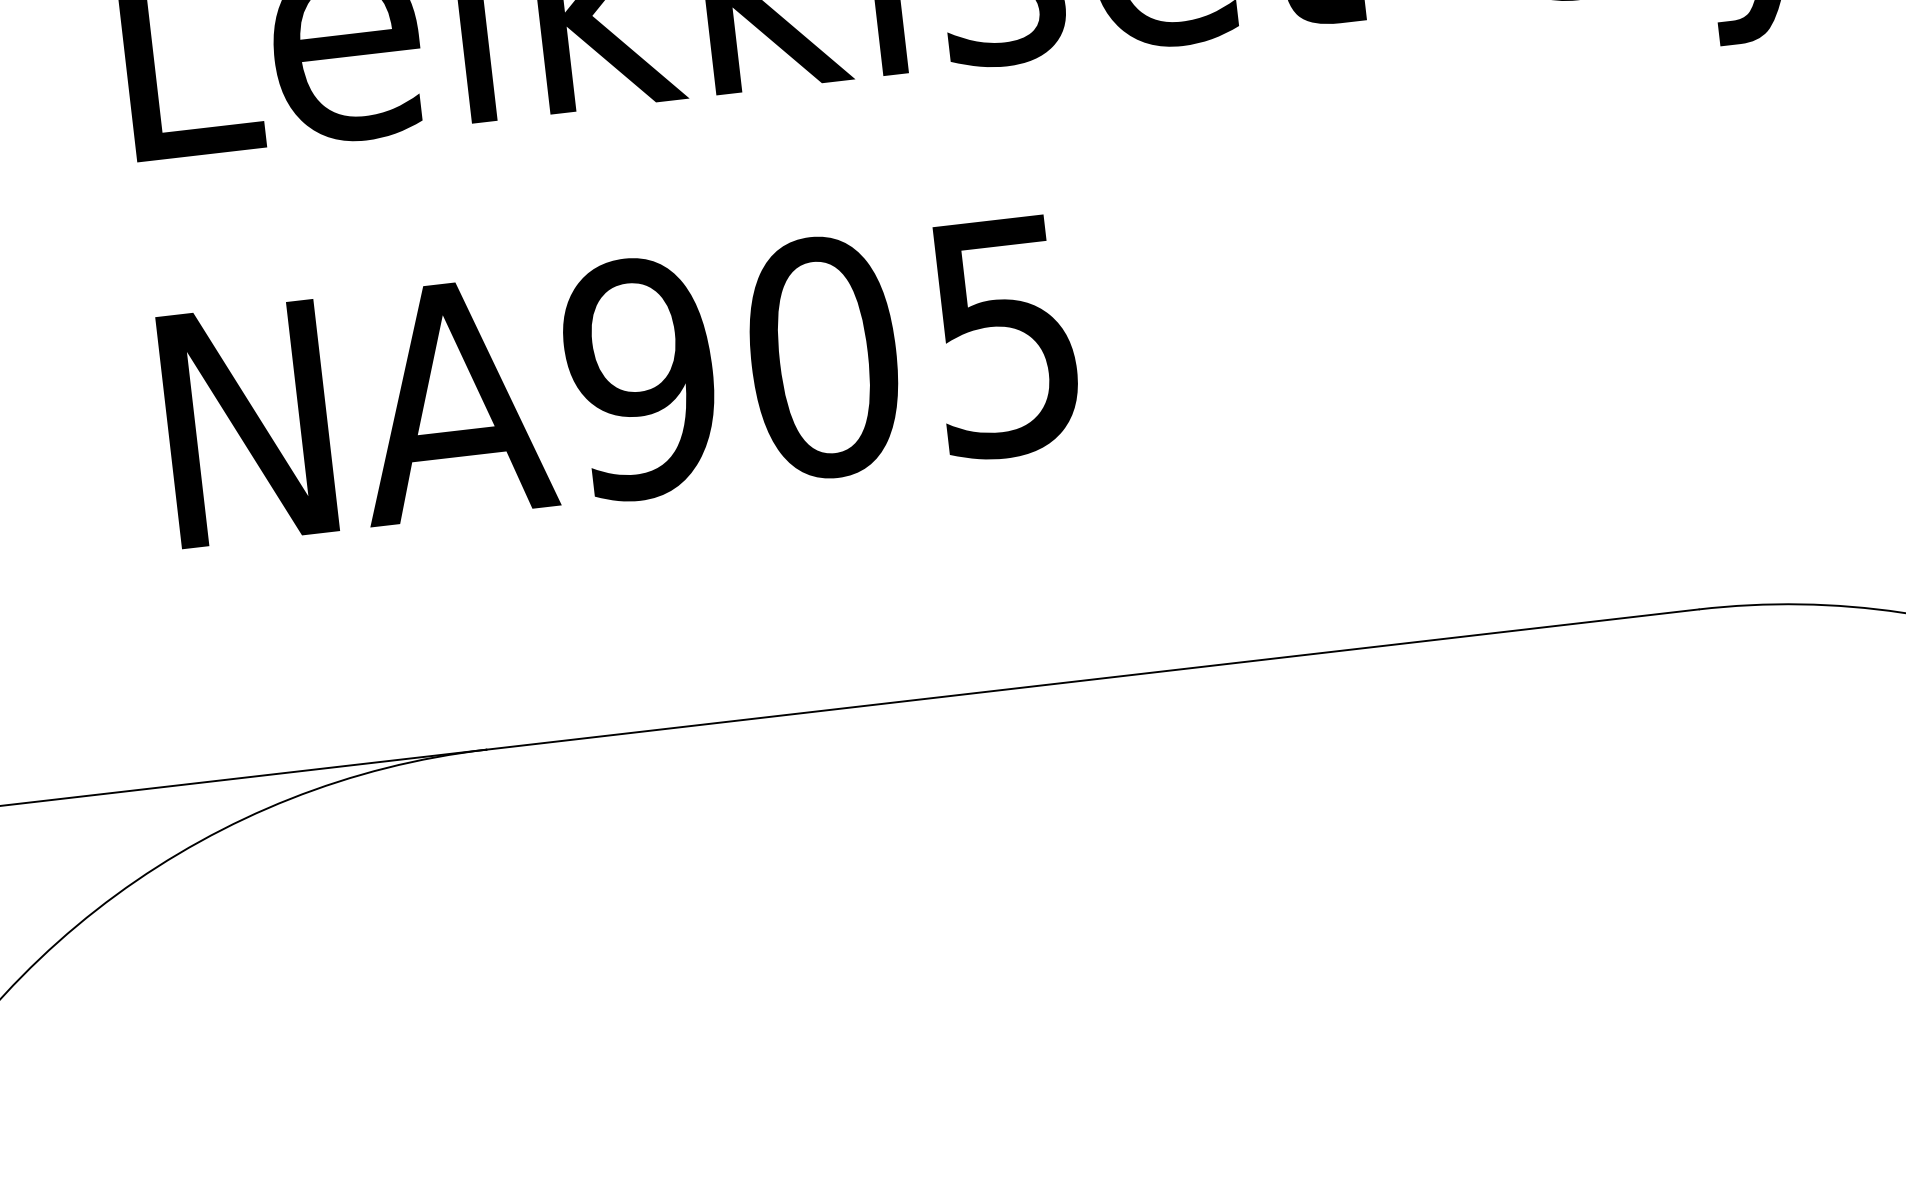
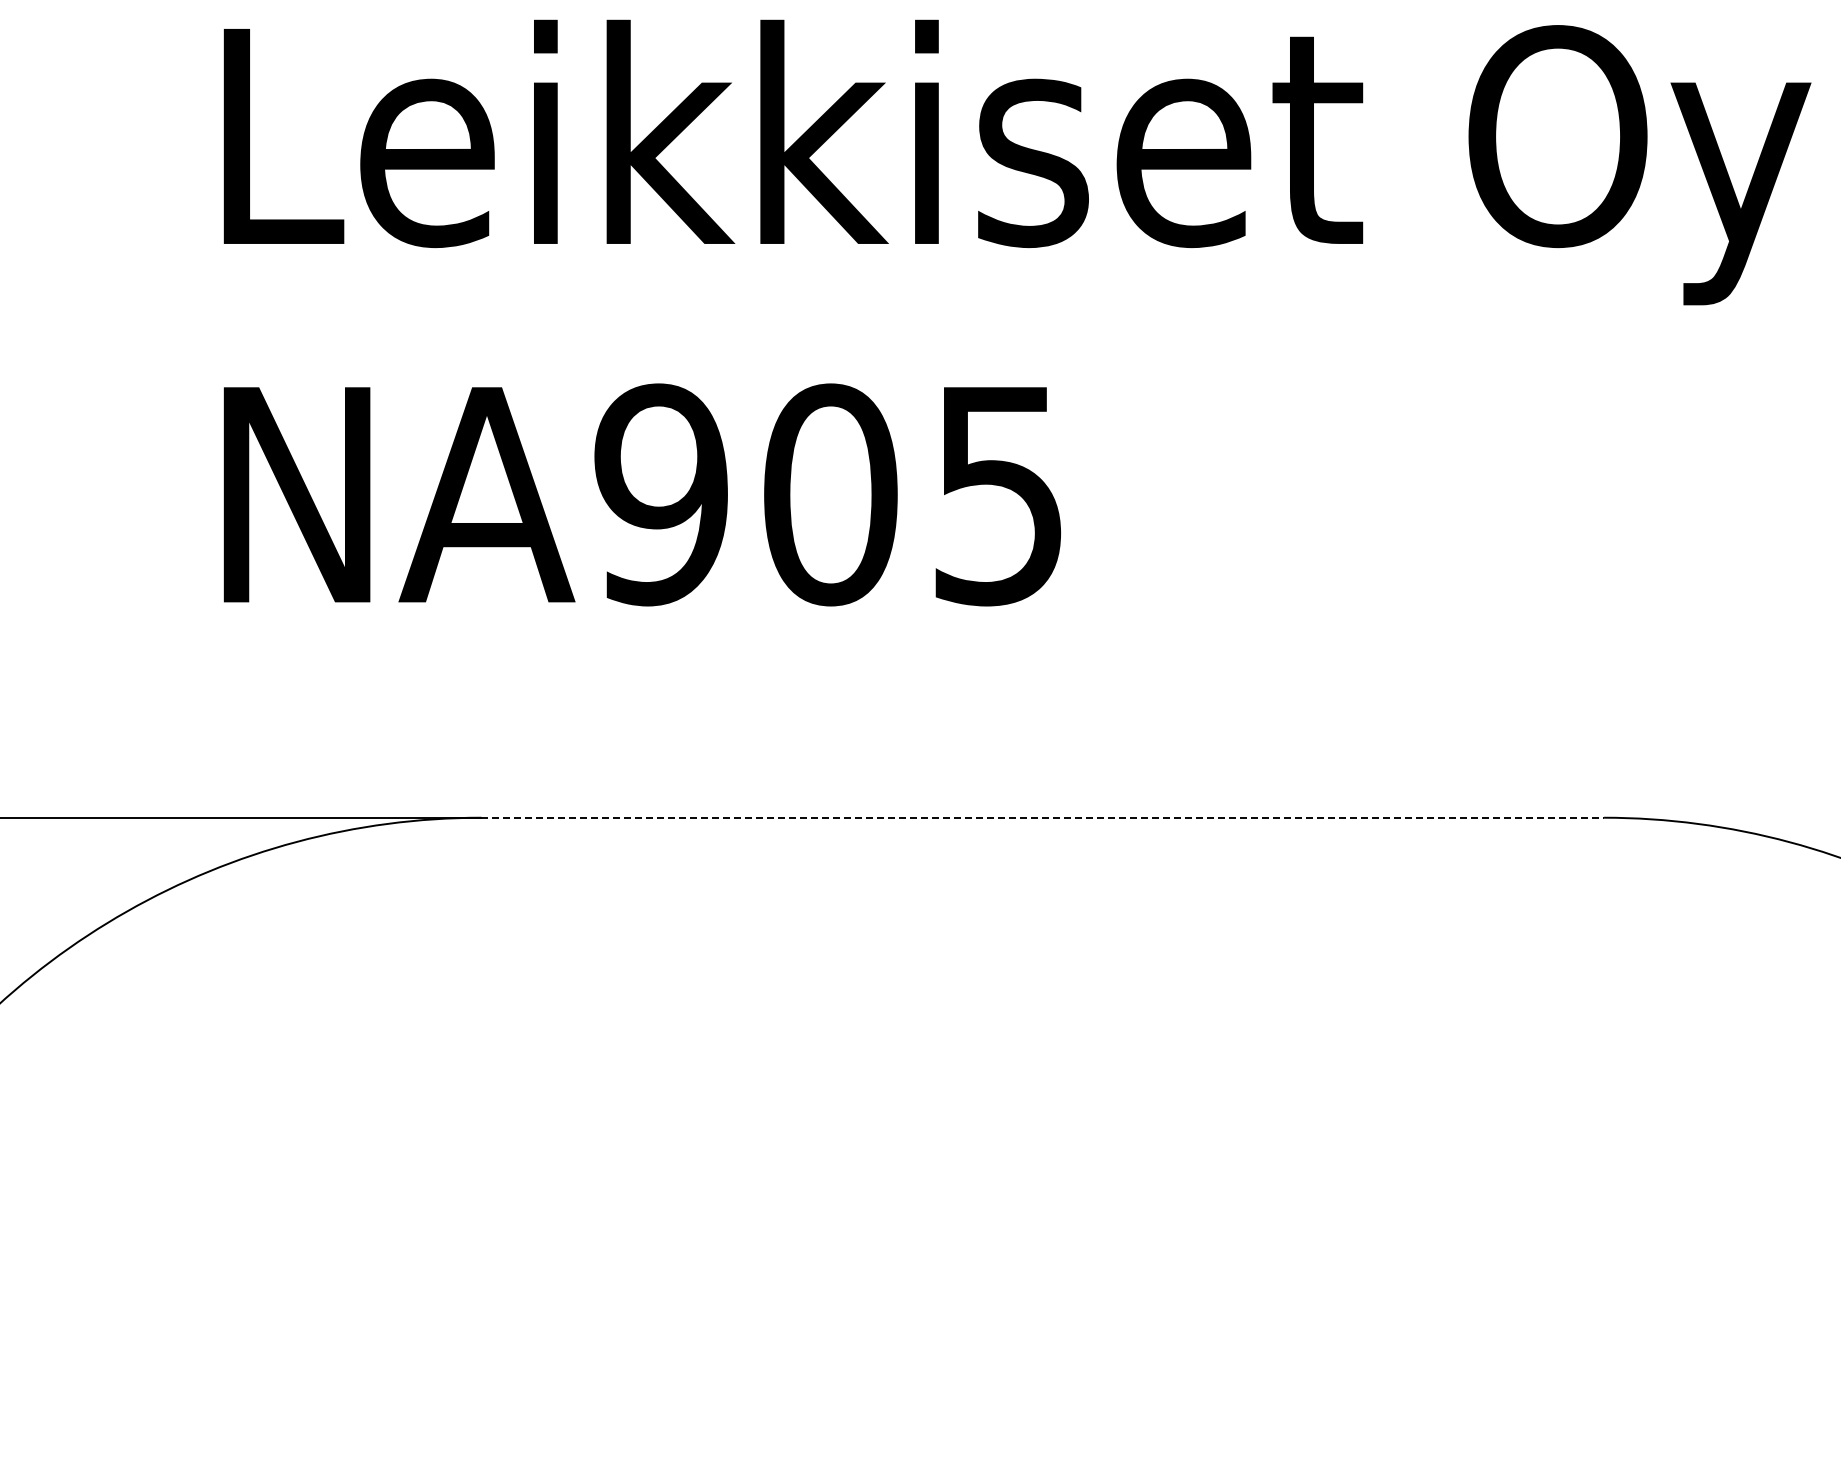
line: (1093, 679) -> (1043, 817), solid -> dashed

